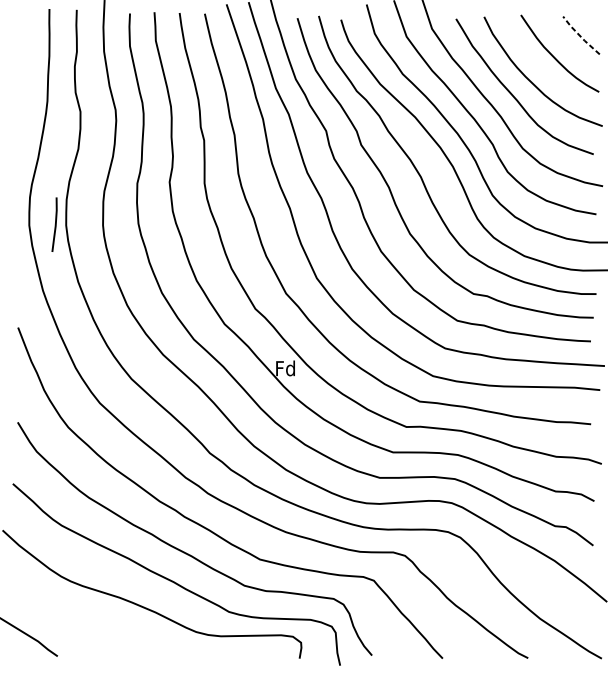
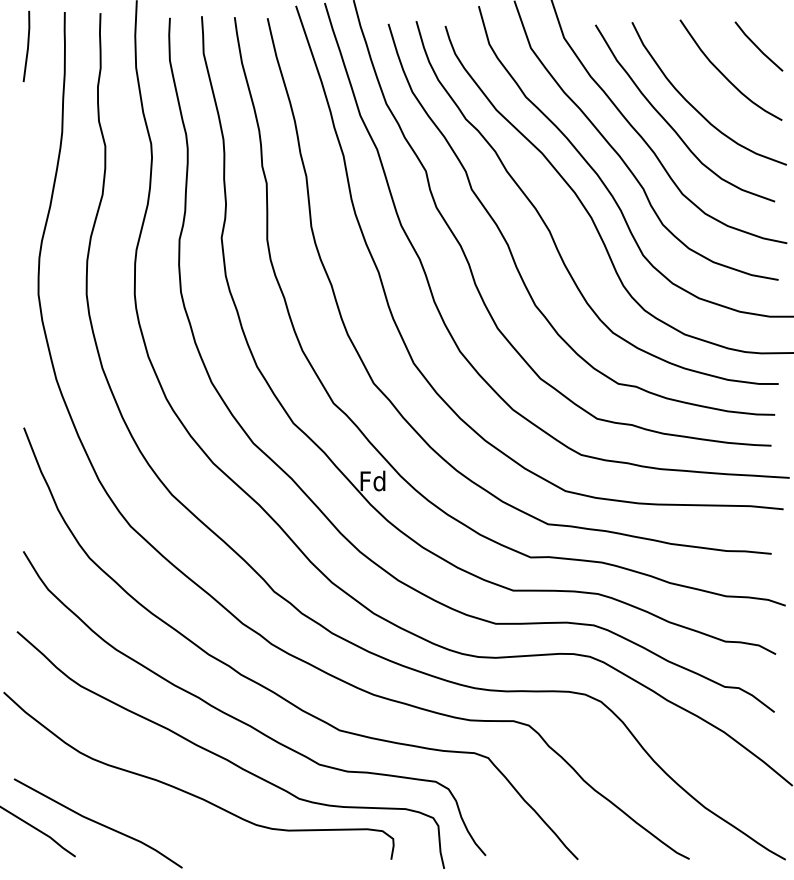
line: (580, 36) -> (757, 47), dashed -> solid
line: (55, 224) -> (27, 46), moved
line: (74, 630) -> (97, 823), added

